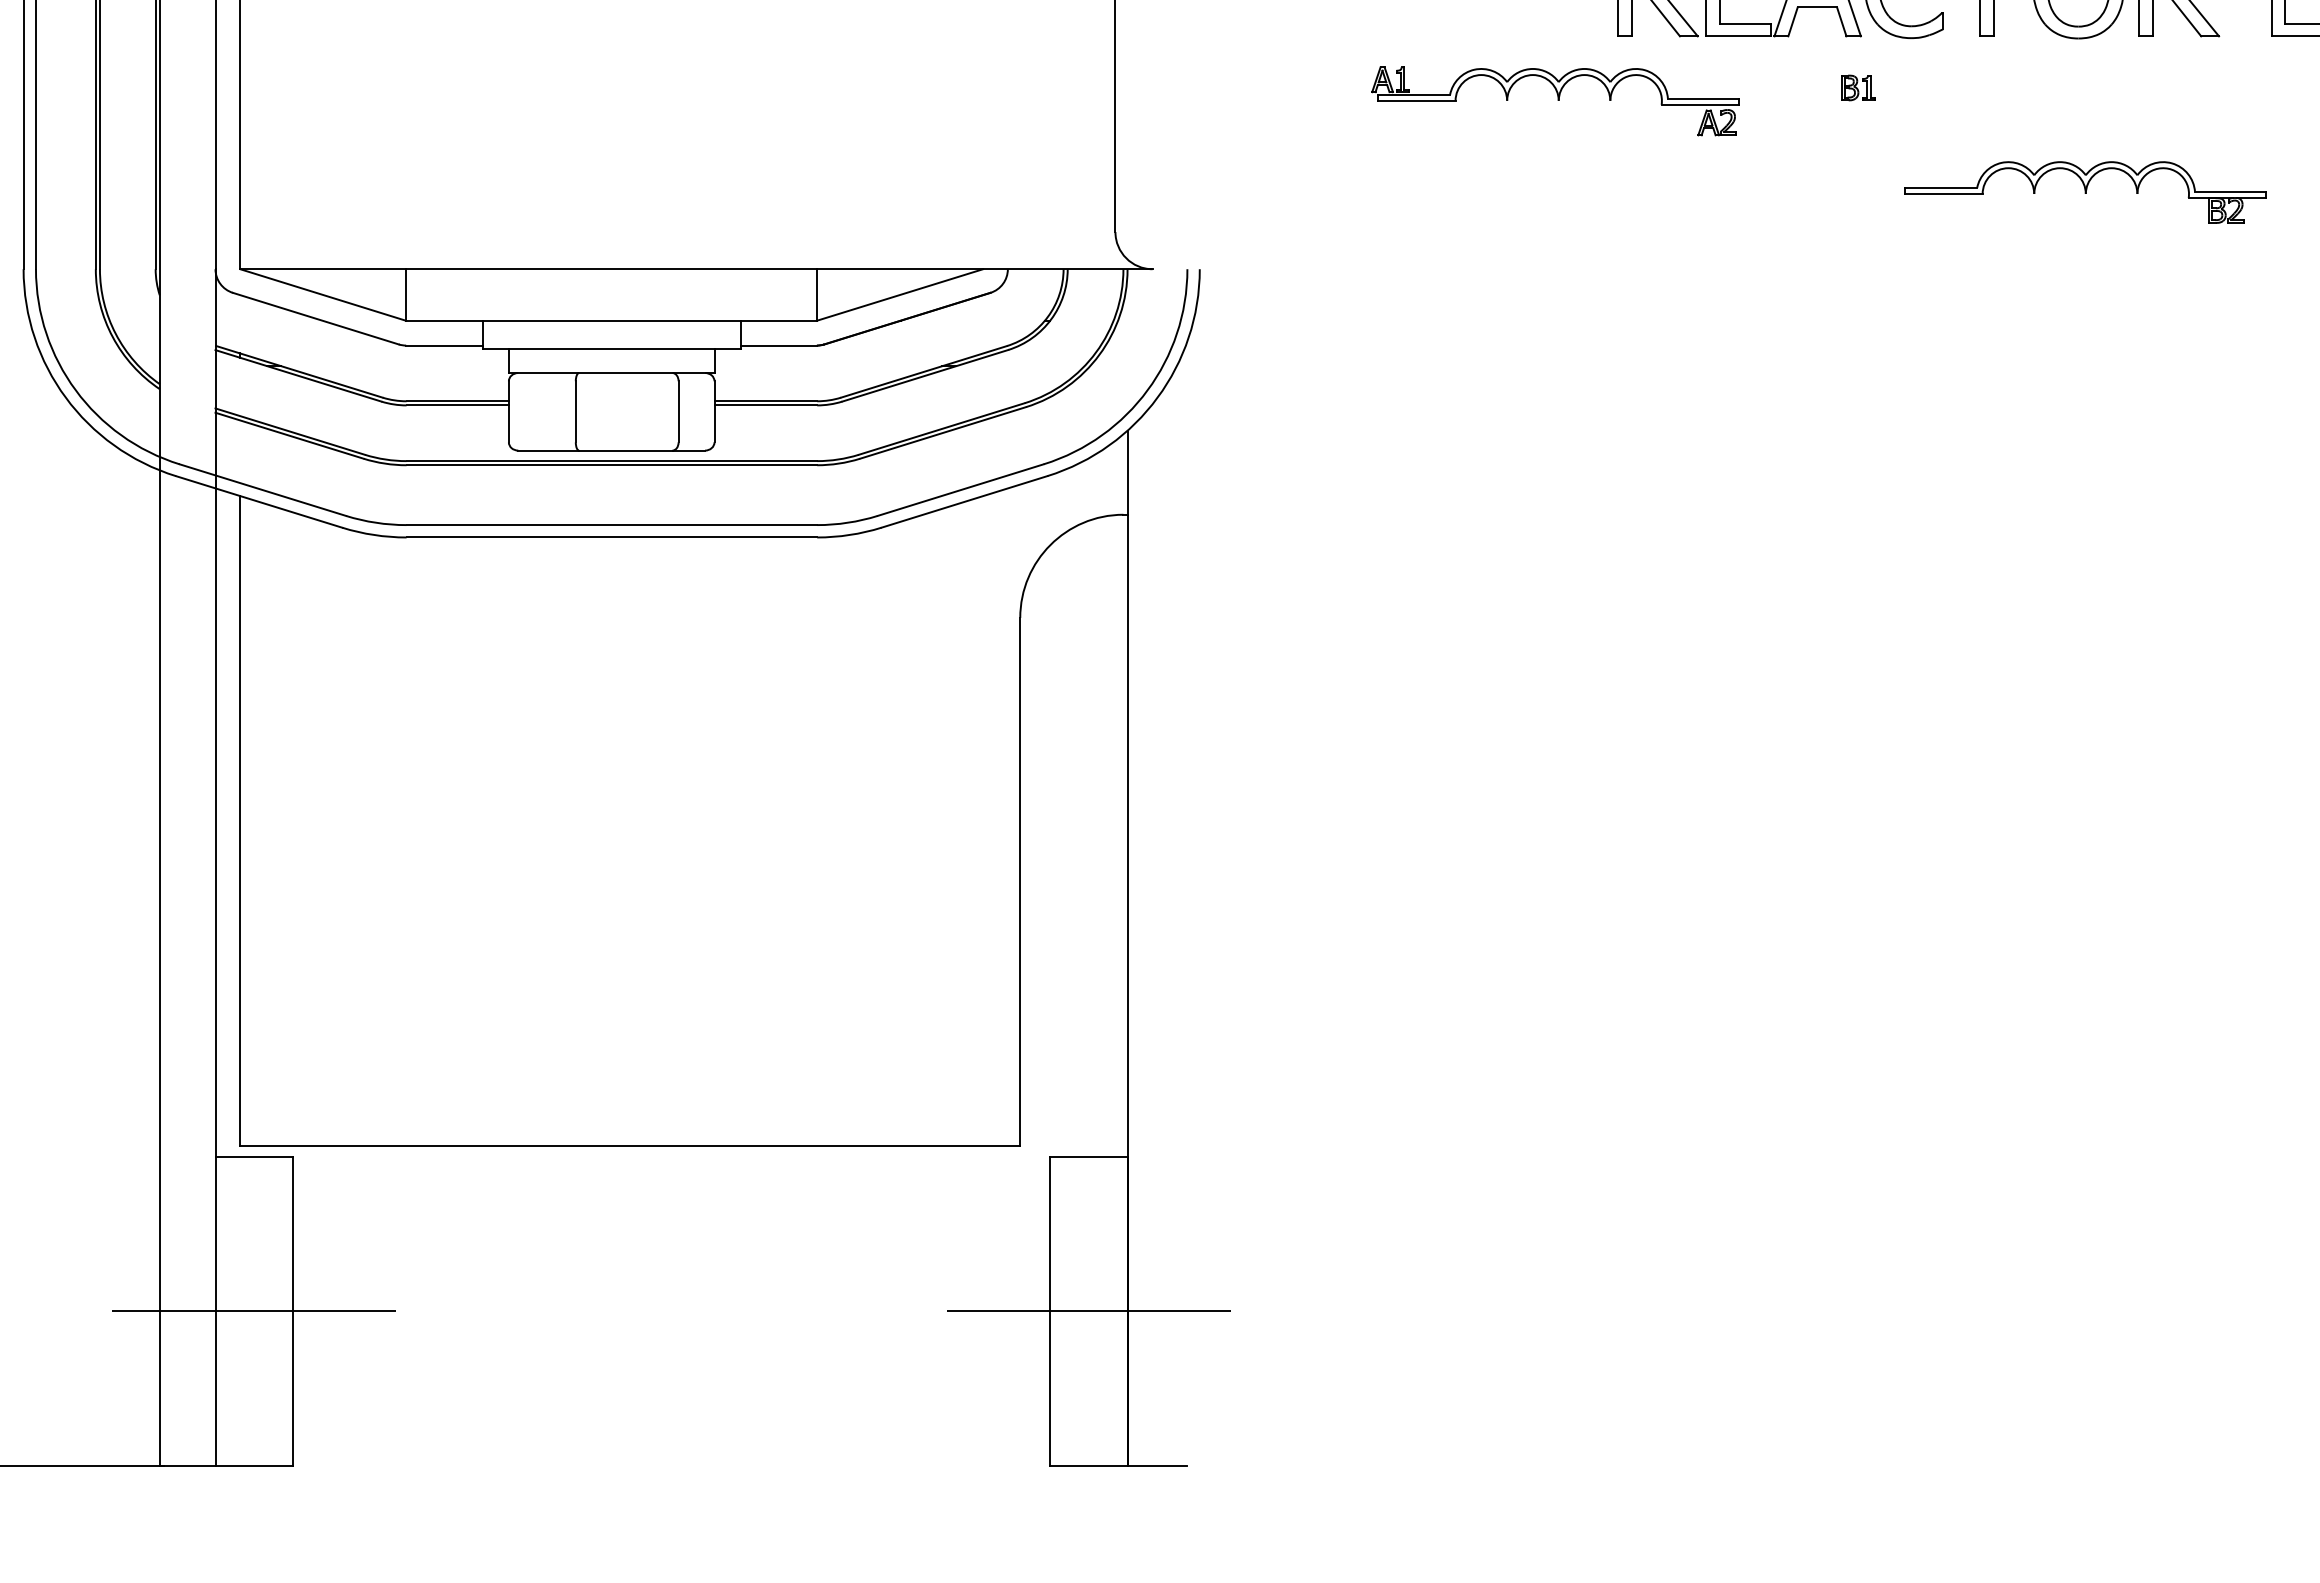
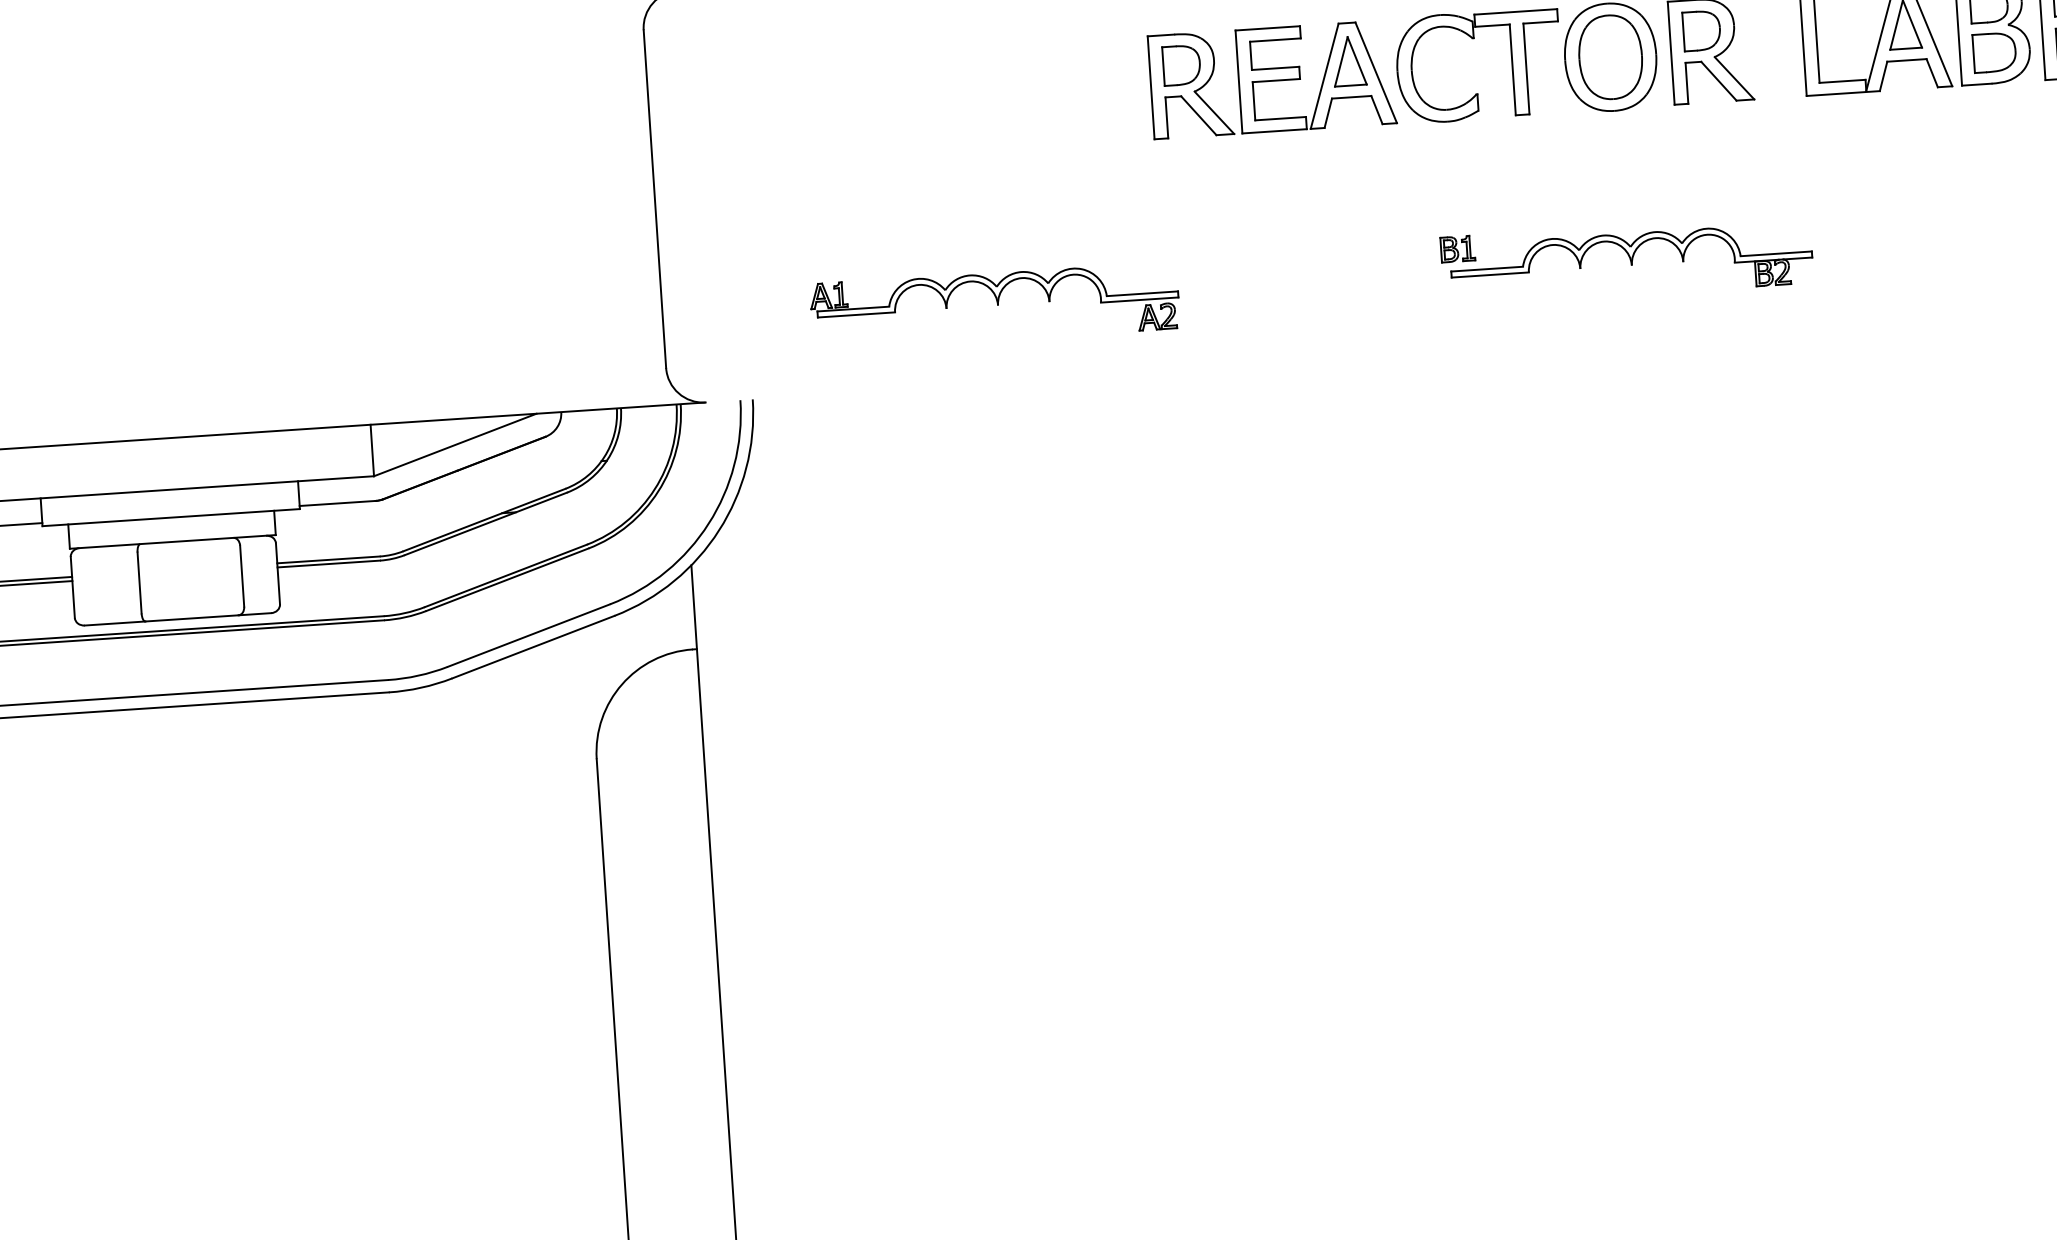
part: (1858, 87) -> (1458, 248), moved
part: (1555, 101) -> (994, 306), moved

